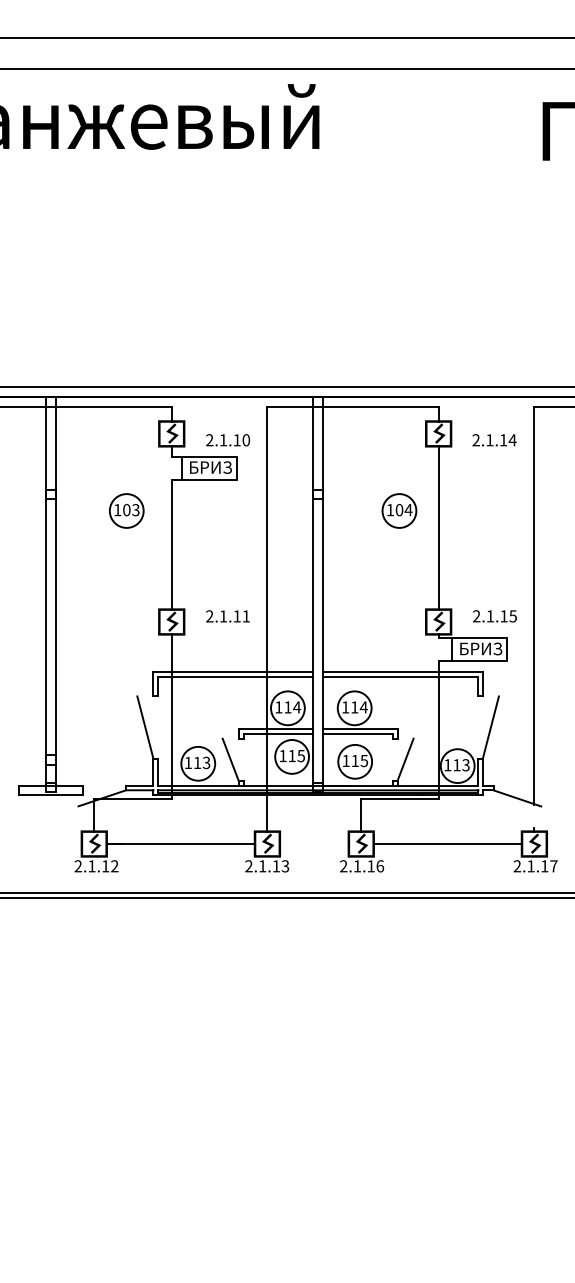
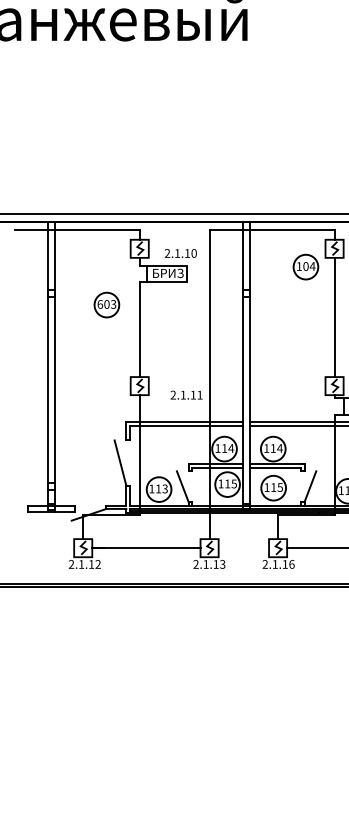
text: (117, 510) -> (100, 304), 103 -> 603
part: (399, 510) -> (305, 266), moved
text: (227, 616) -> (186, 395), moved

